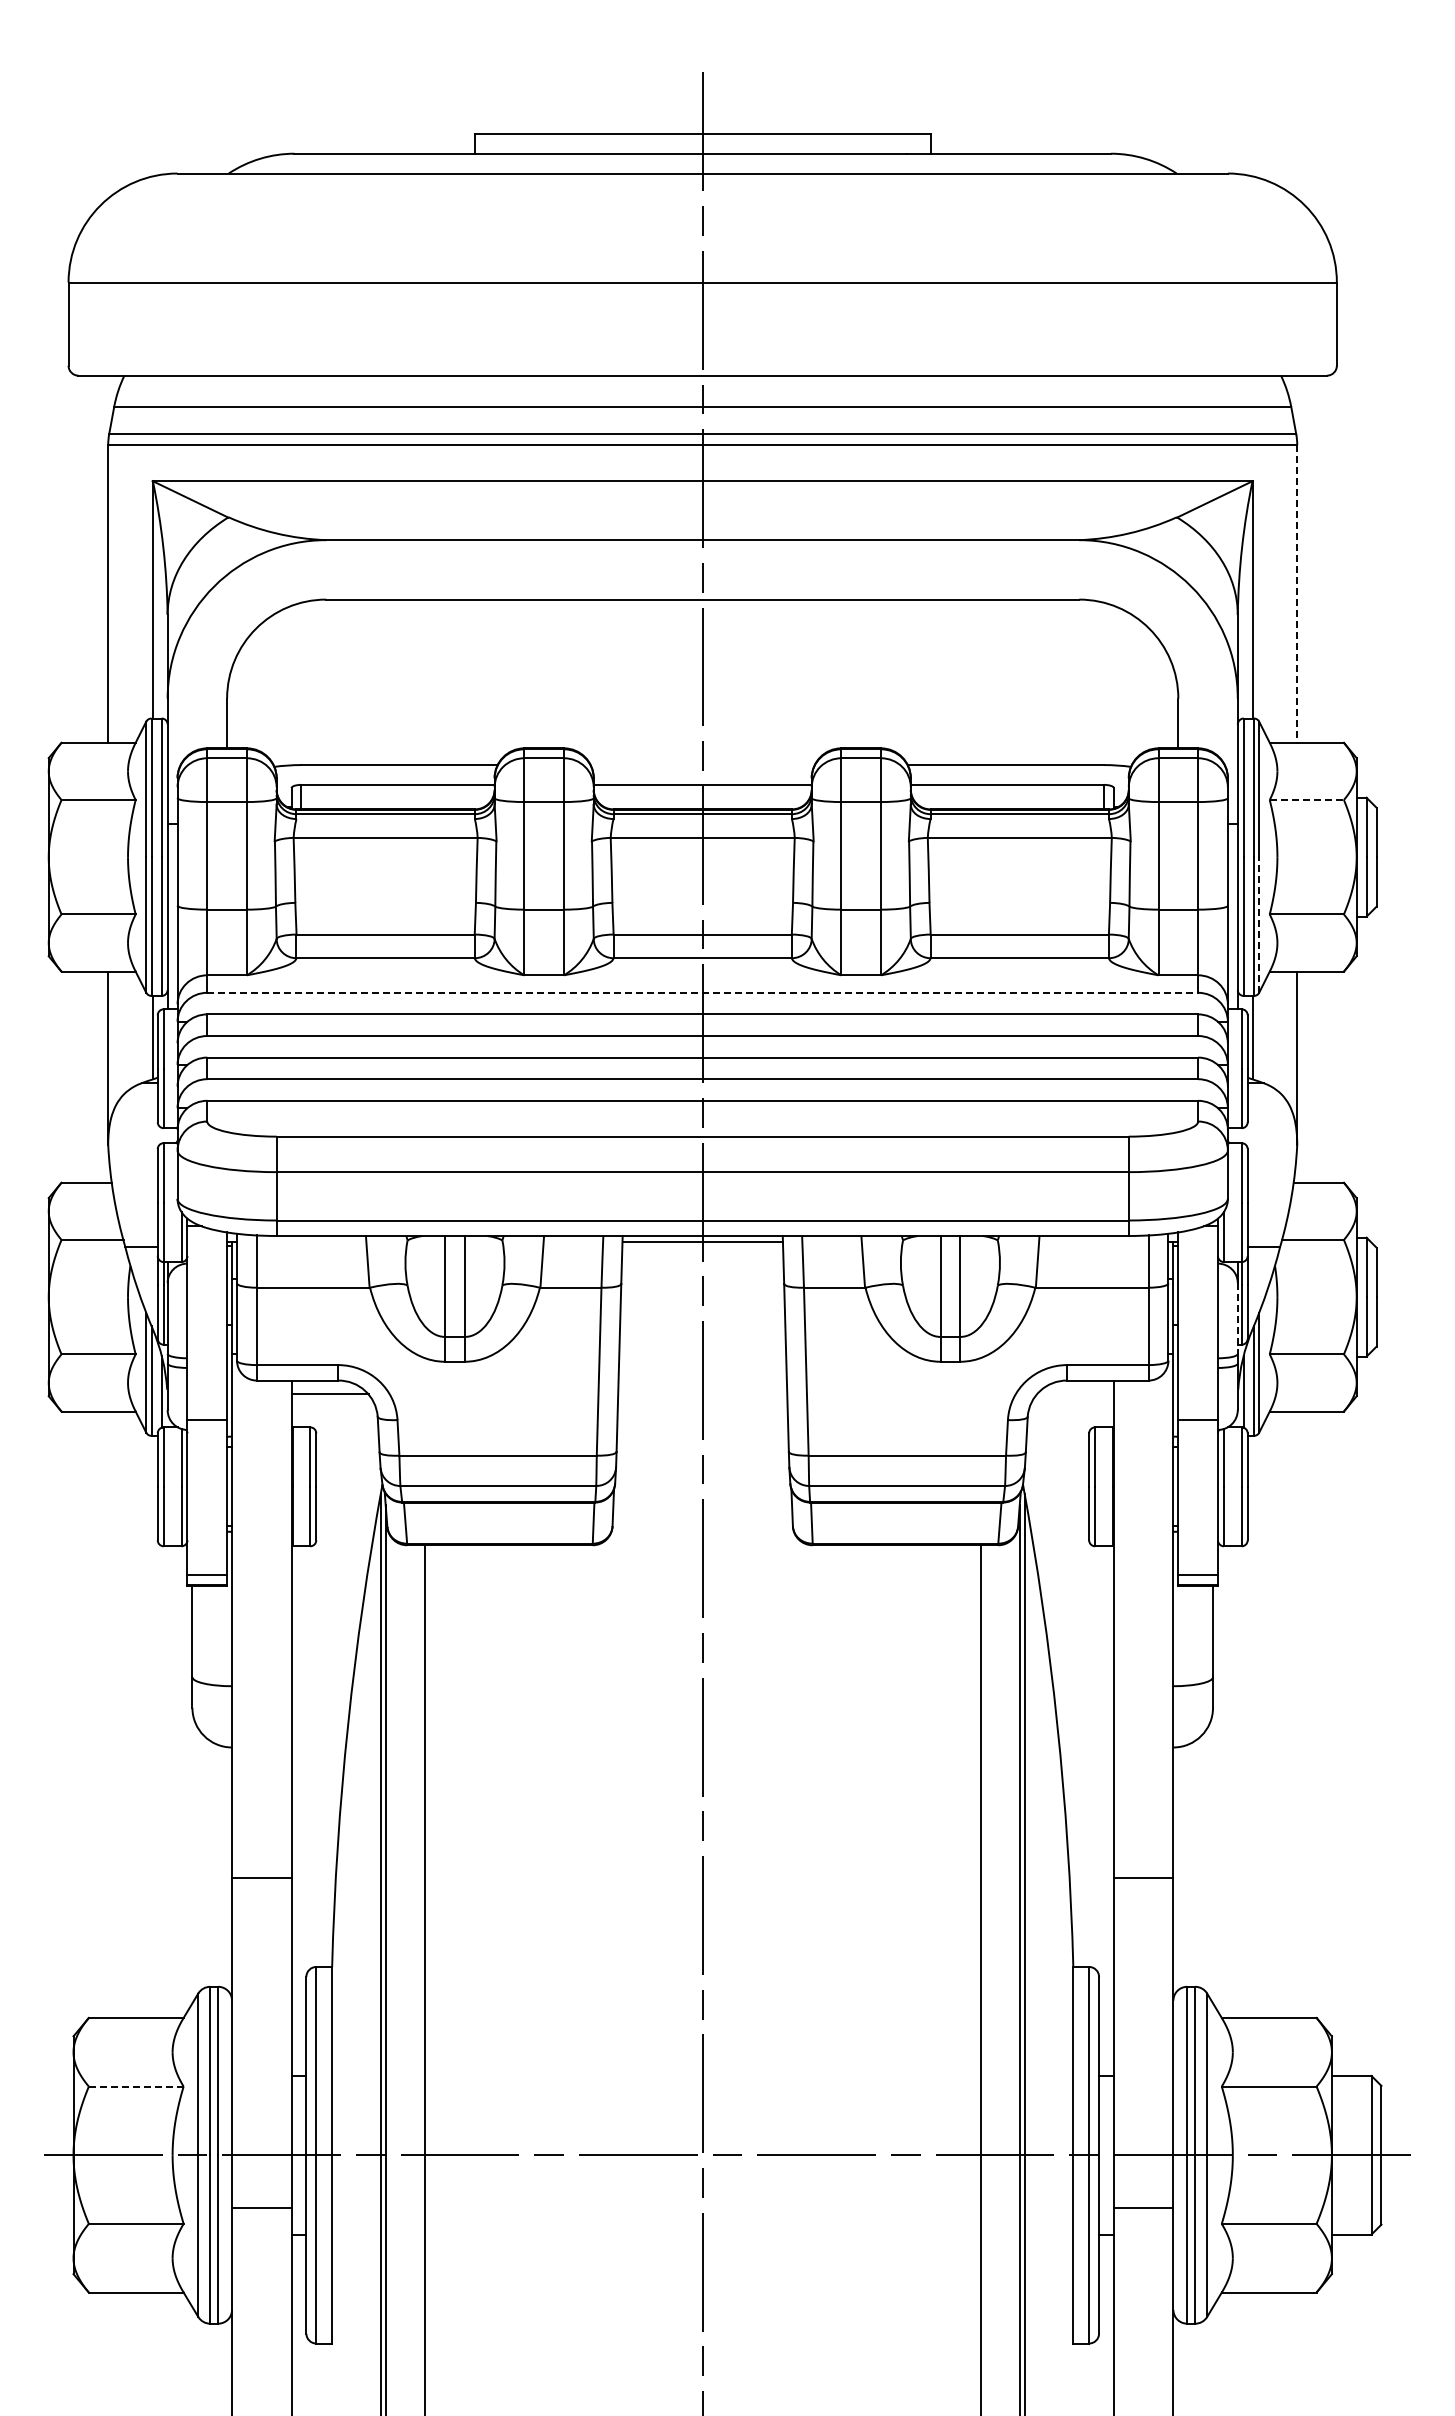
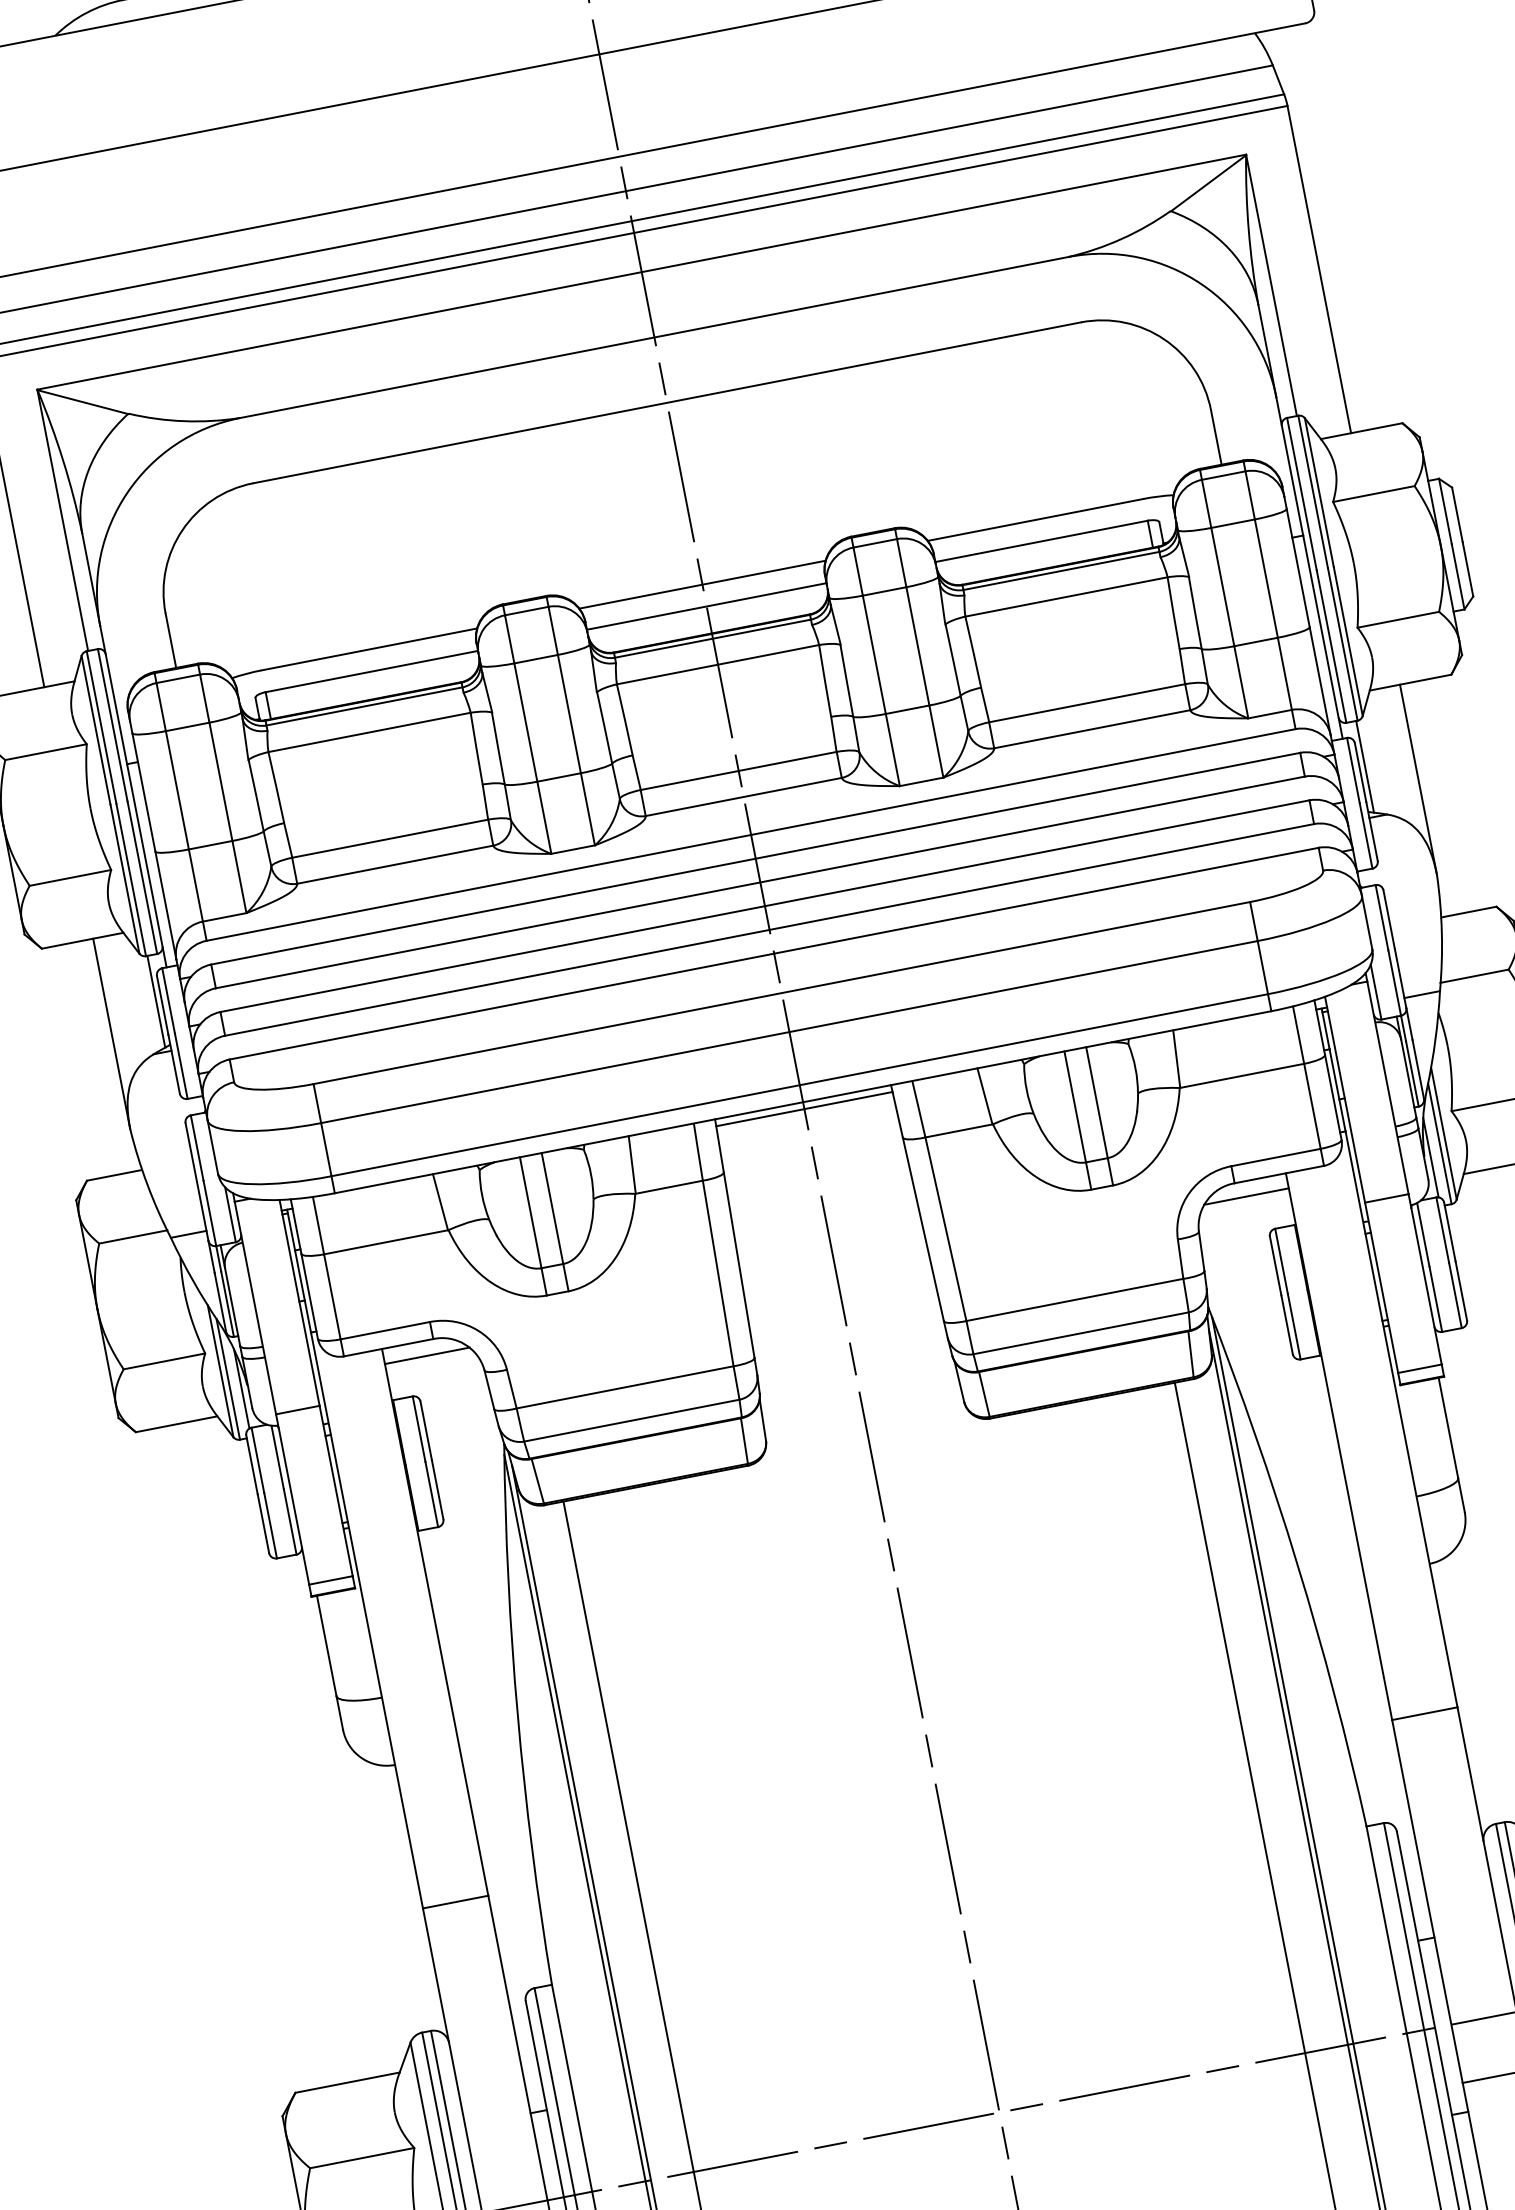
line: (1297, 593) -> (1319, 269), dashed -> solid
line: (702, 765) -> (702, 585), added
line: (1307, 800) -> (1374, 494), dashed -> solid
line: (1259, 924) -> (1348, 640), dashed -> solid
line: (703, 992) -> (751, 834), dashed -> solid
line: (1237, 1318) -> (1408, 1078), dashed -> solid
line: (1074, 1394) -> (1245, 1197), added
line: (135, 2086) -> (361, 2158), dashed -> solid

